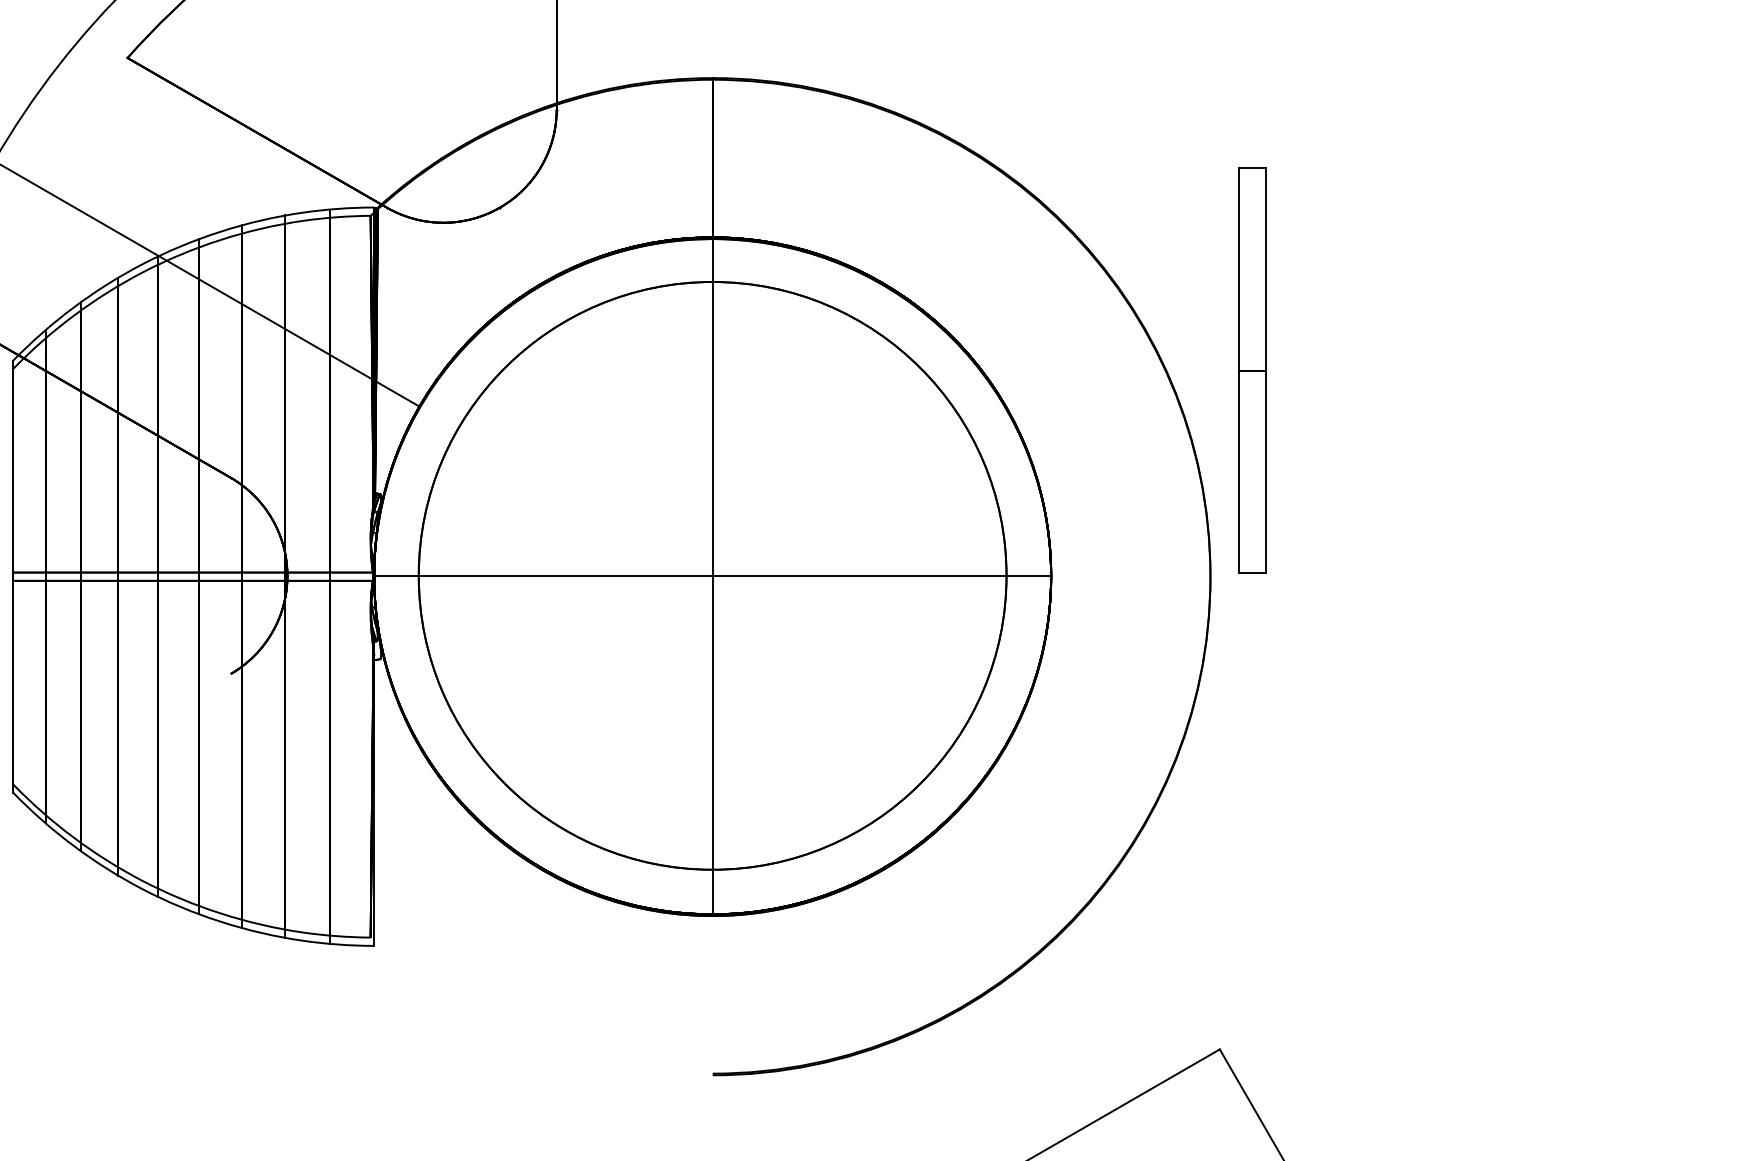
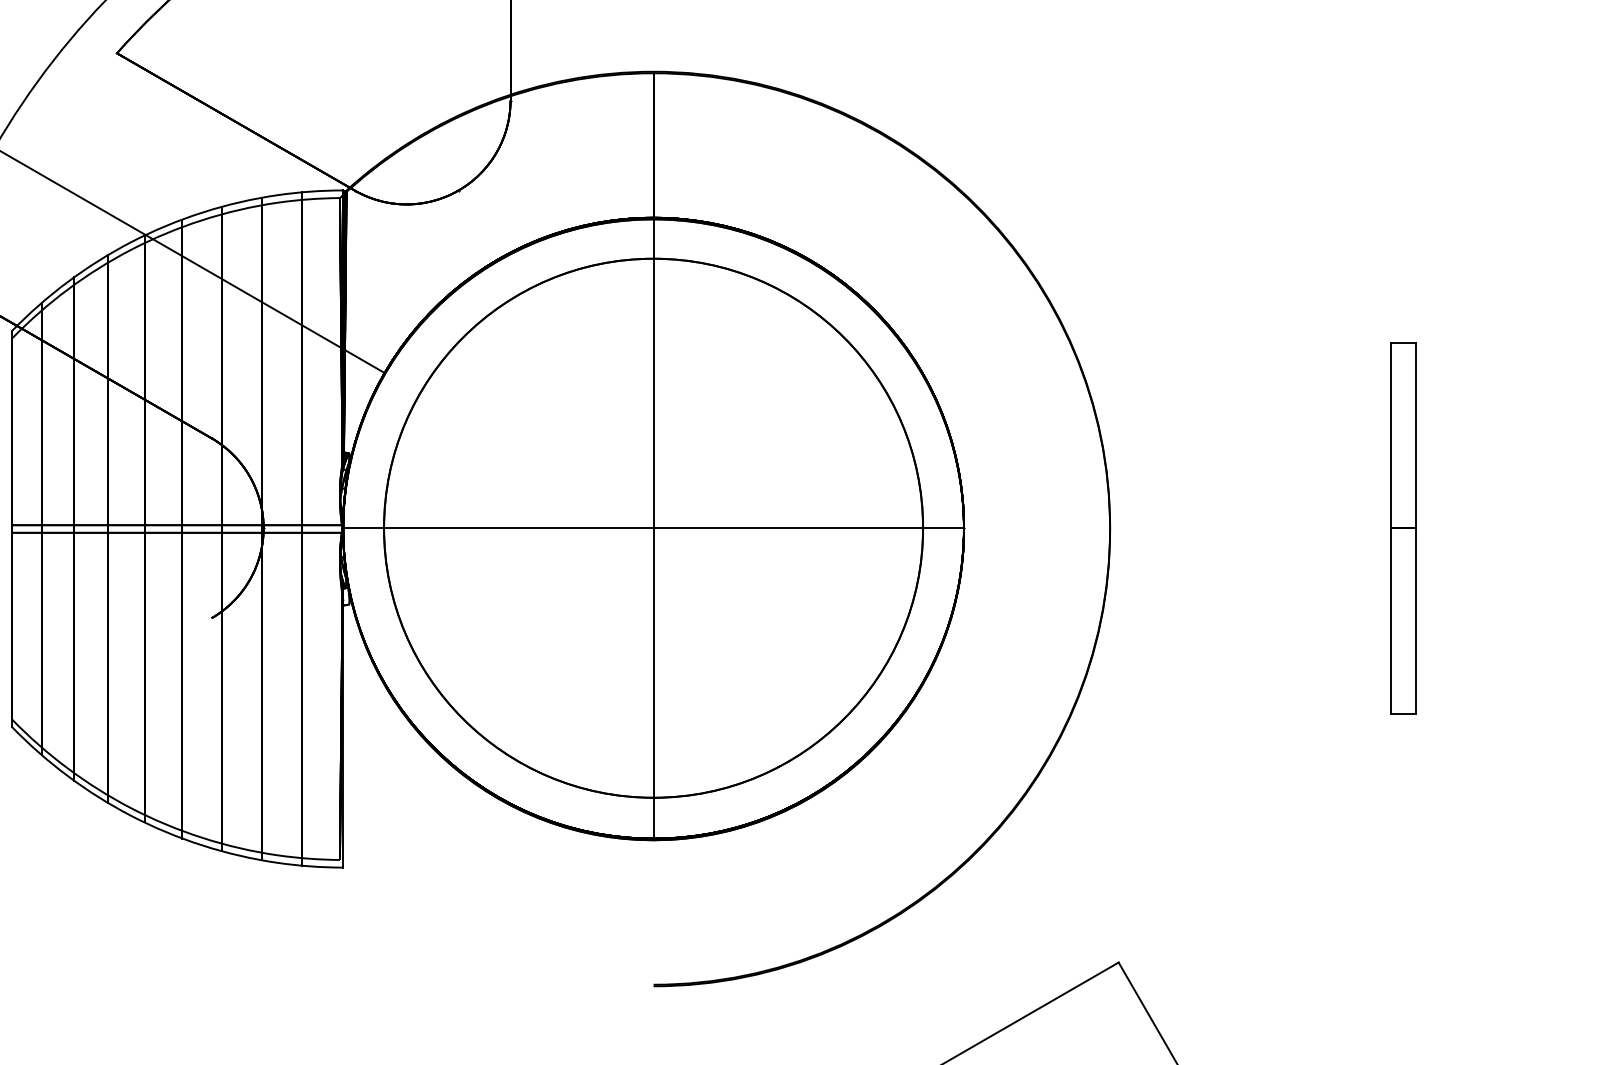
part: (1252, 370) -> (1403, 527), moved

